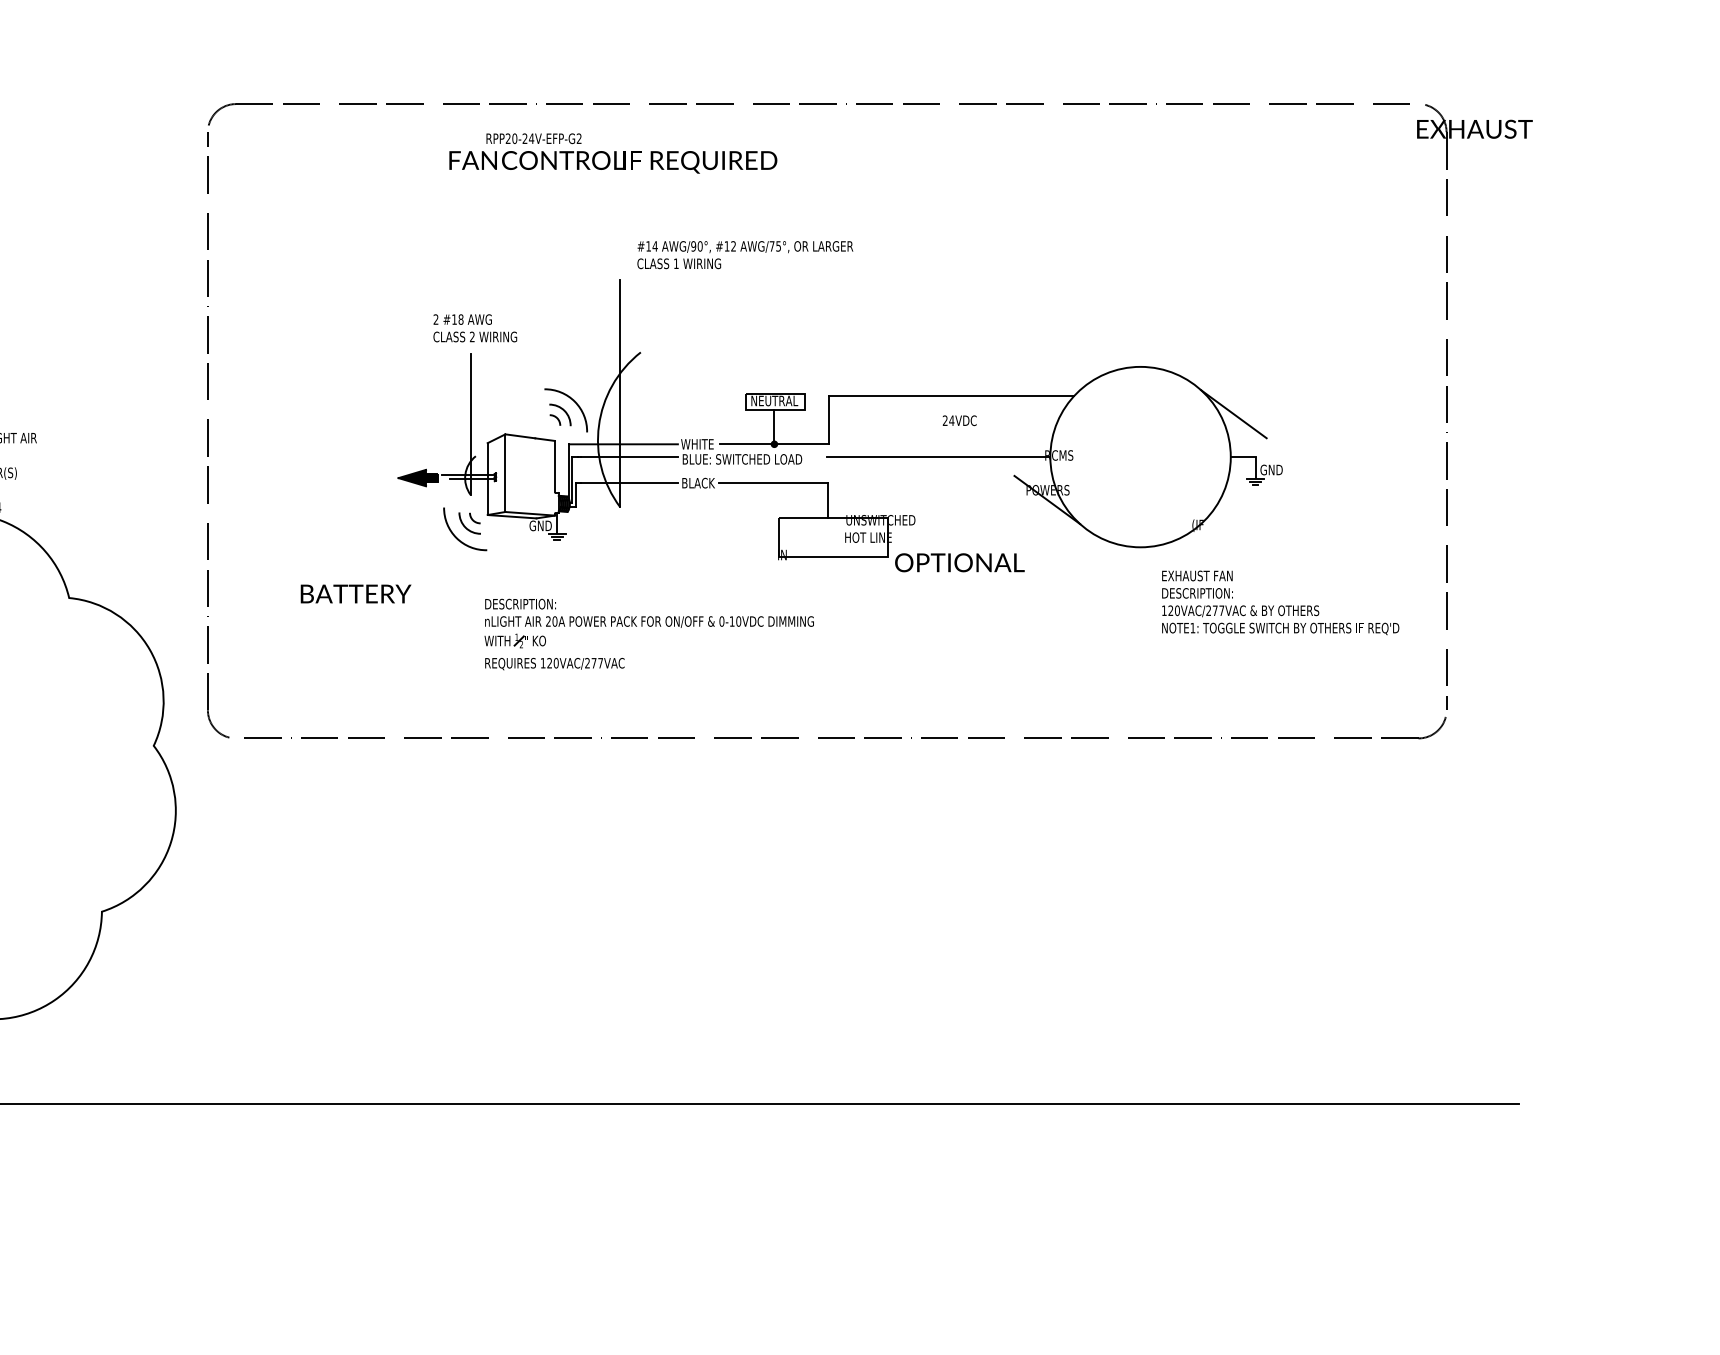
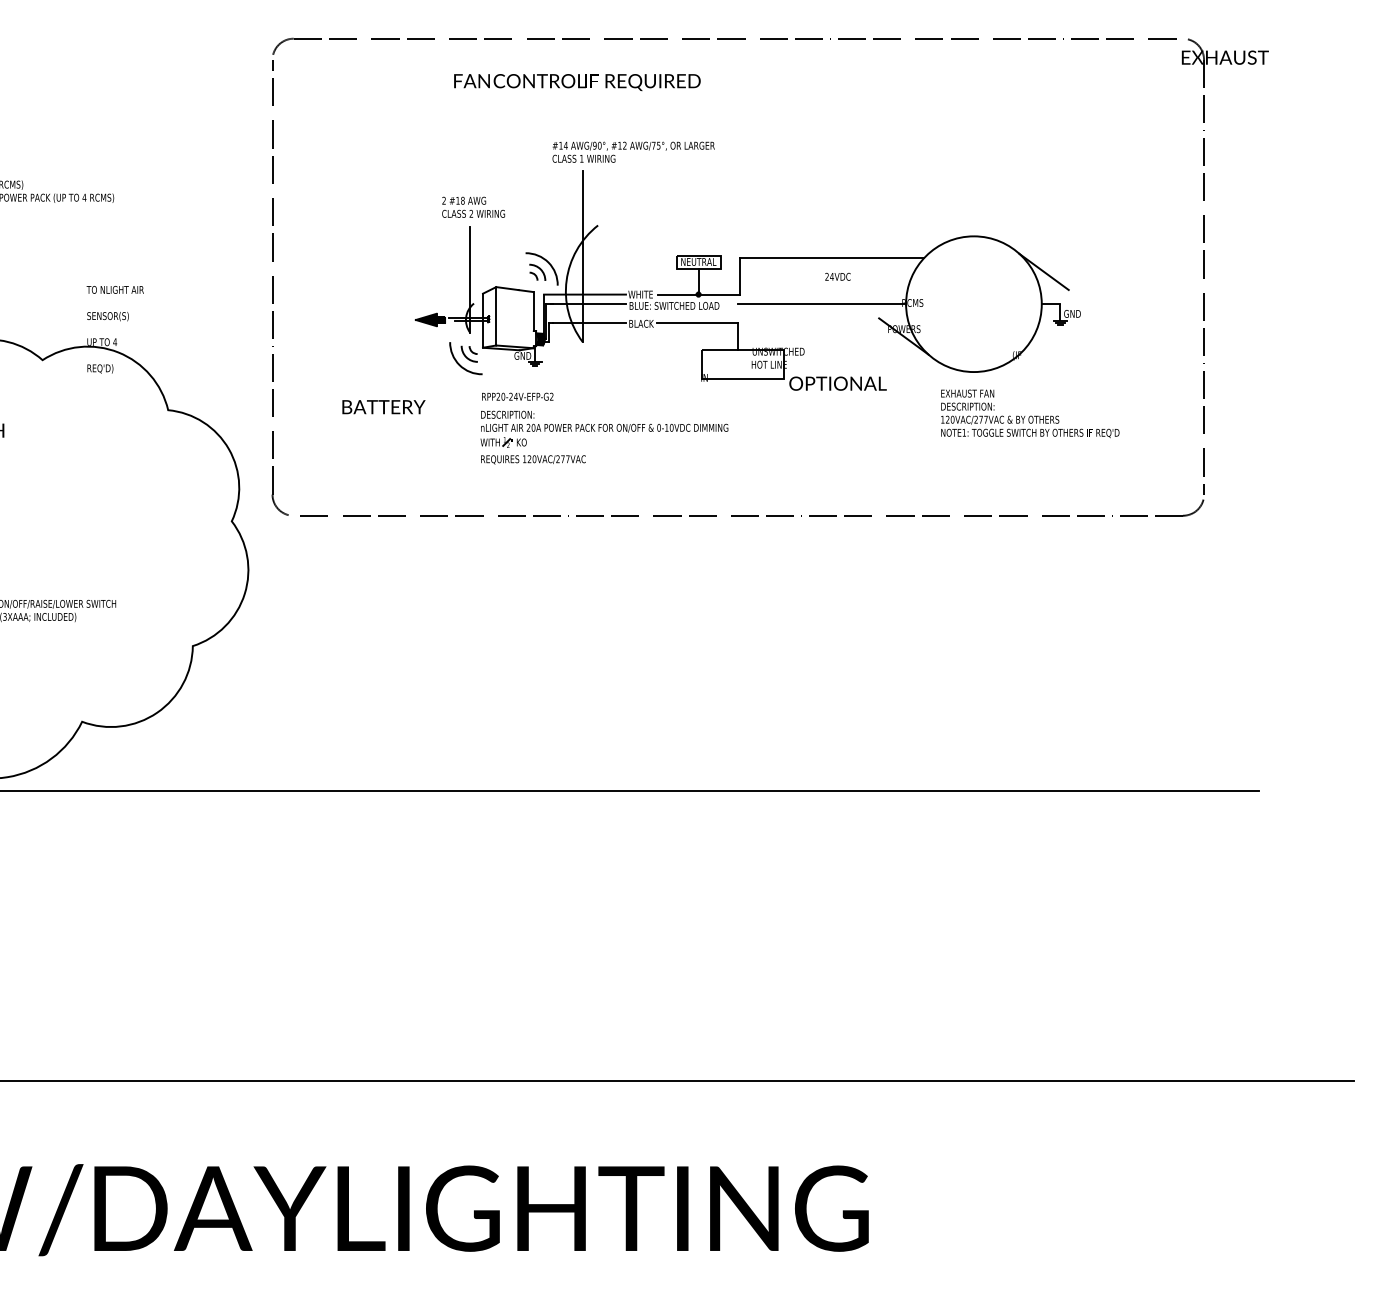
text: (533, 138) -> (517, 396), moved
text: (745, 254) -> (633, 151), moved
text: (1280, 602) -> (1030, 413), moved

